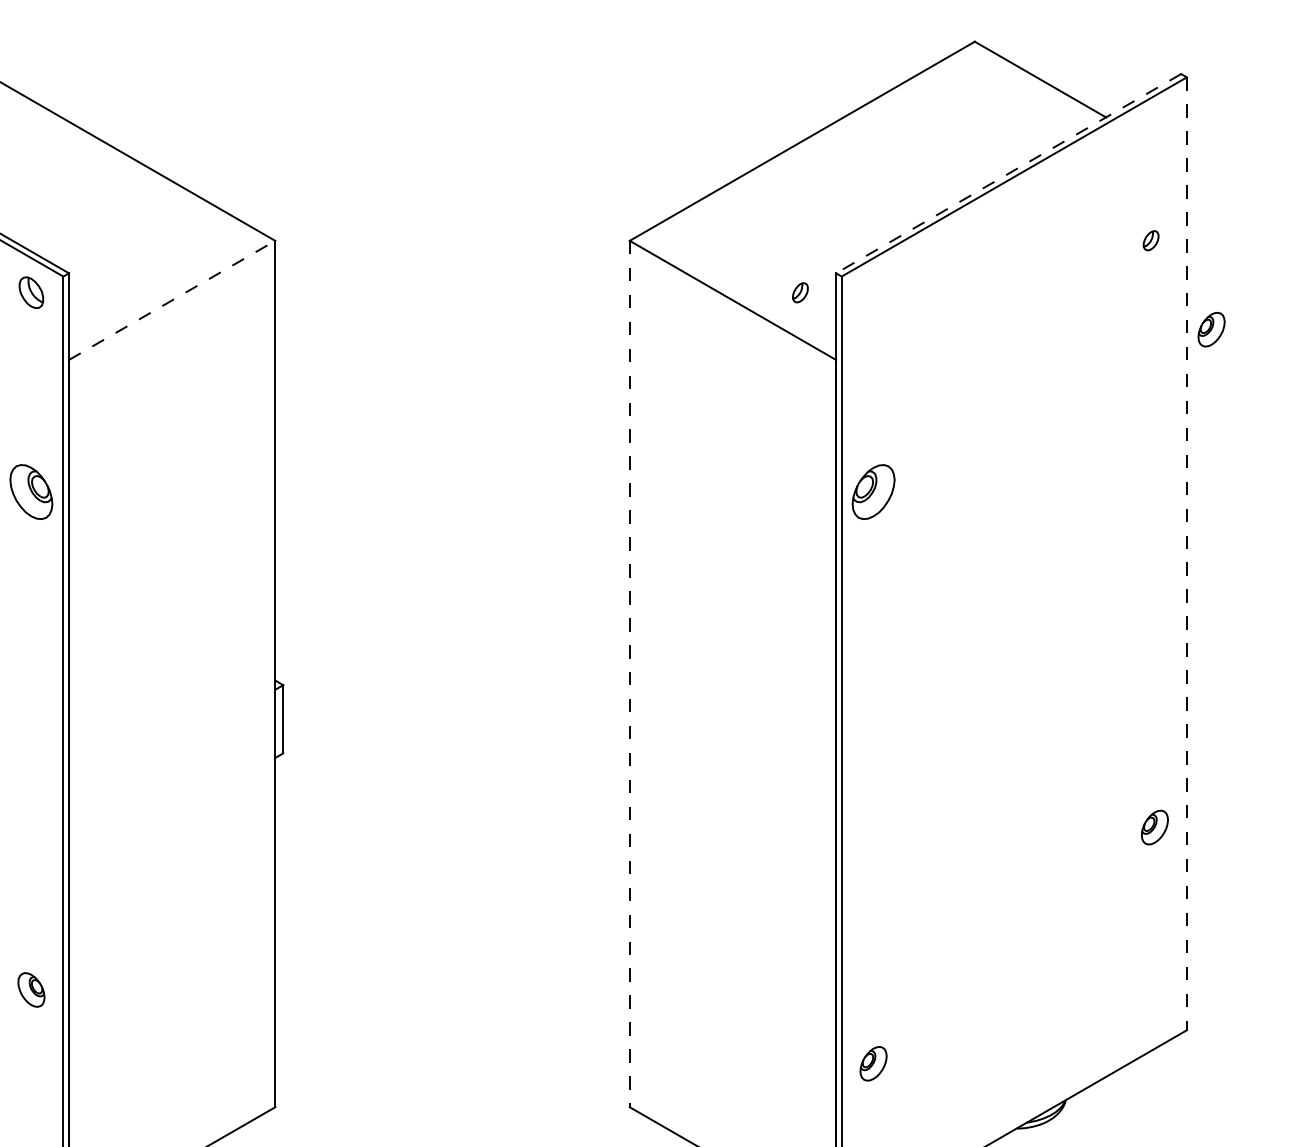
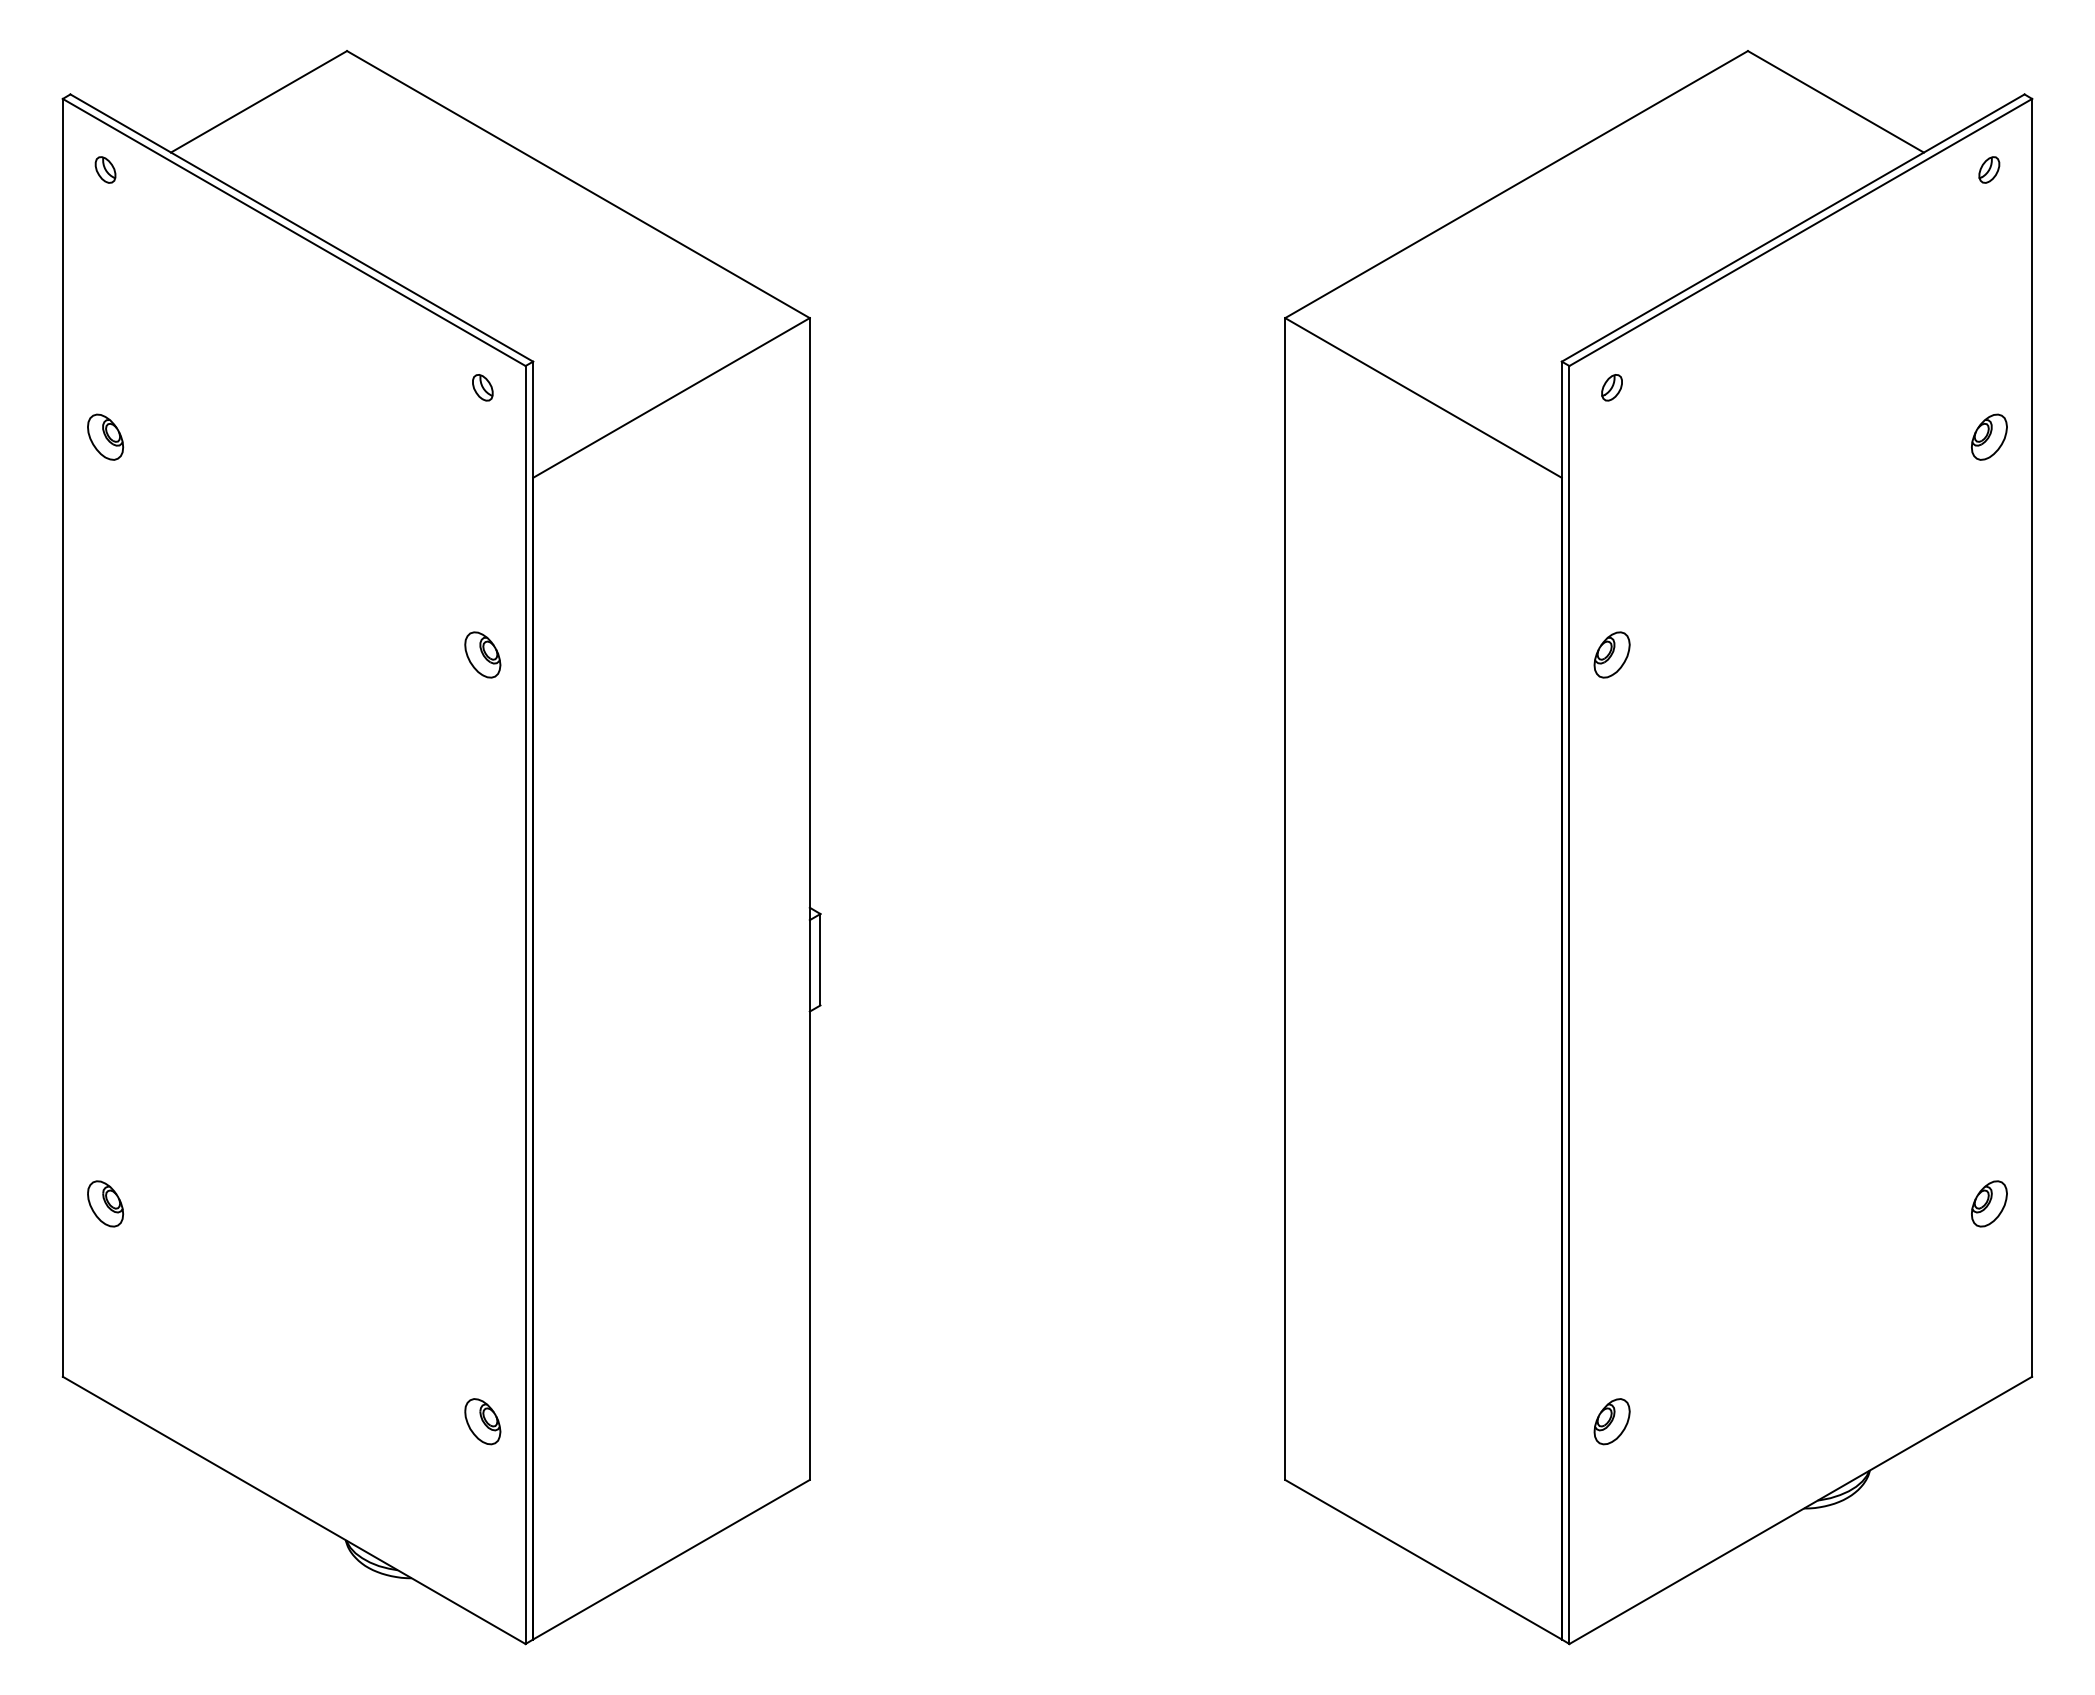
line: (1008, 174) -> (1792, 228), dashed -> solid
part: (1151, 240) -> (1989, 169), moved
part: (31, 292) -> (482, 387), size x0.62
part: (800, 292) -> (1611, 387), moved
line: (172, 300) -> (671, 397), dashed -> solid
part: (1211, 329) -> (1989, 436), moved
part: (31, 491) -> (482, 654), size x0.62
part: (873, 491) -> (1611, 654), size x0.62
line: (1187, 553) -> (2032, 737), dashed -> solid
line: (630, 674) -> (1285, 899), dashed -> solid
part: (1154, 827) -> (1989, 1203), moved
part: (31, 989) -> (482, 1421), moved

